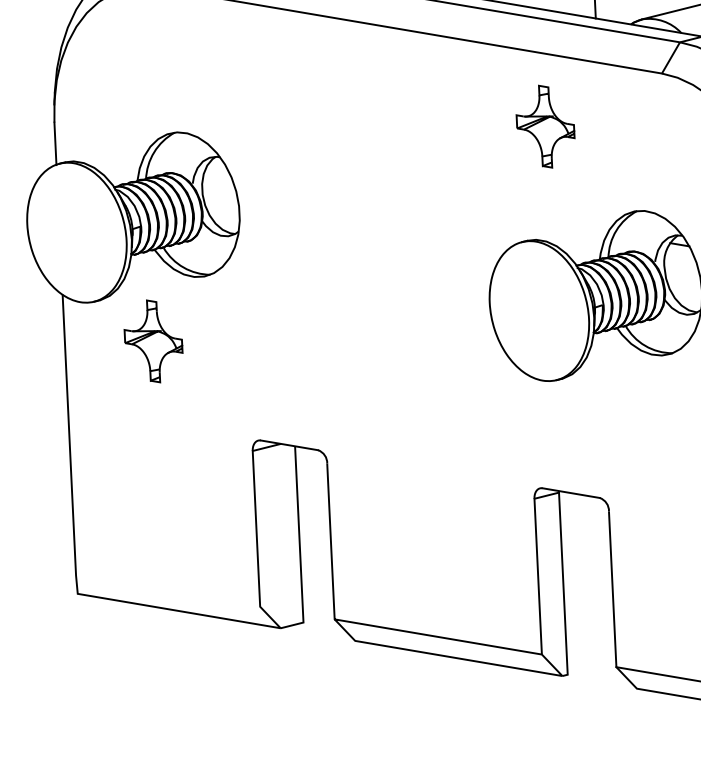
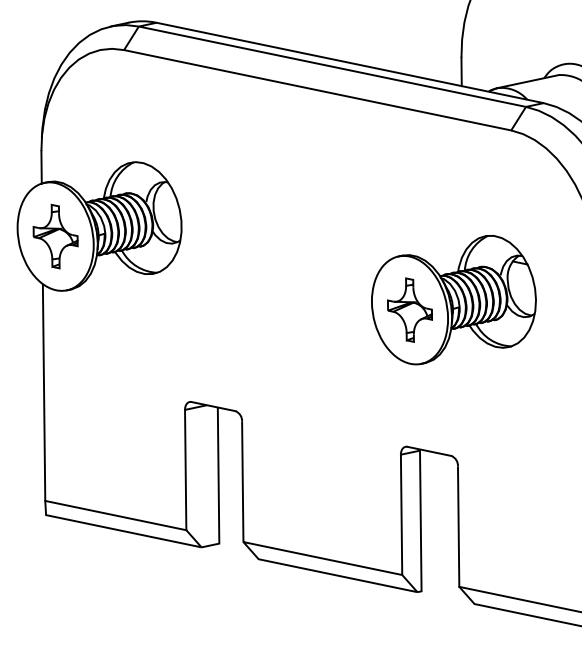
part: (544, 125) -> (409, 309), moved
part: (153, 341) -> (55, 236), moved
line: (167, 591) -> (115, 515), added

